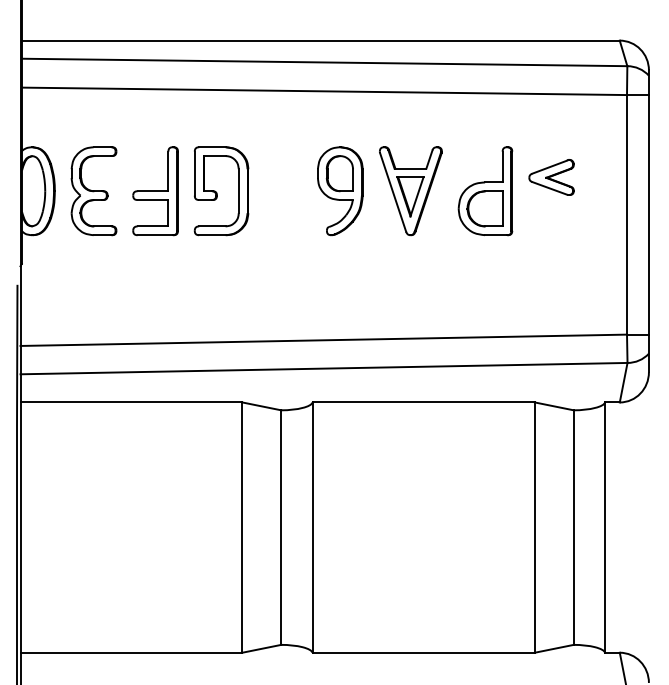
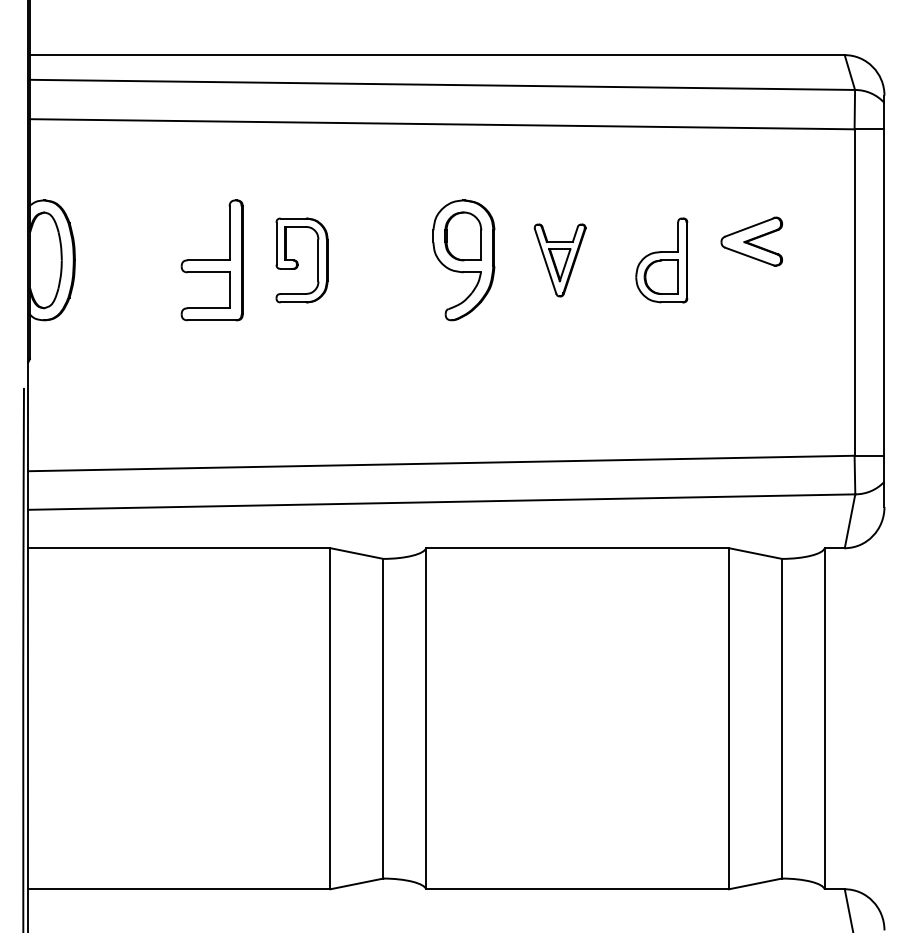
part: (93, 191) -> (127, 260), removed
part: (221, 191) -> (302, 260), size x0.7
part: (410, 191) -> (559, 260), size x0.6
part: (485, 191) -> (661, 260), size x0.7

